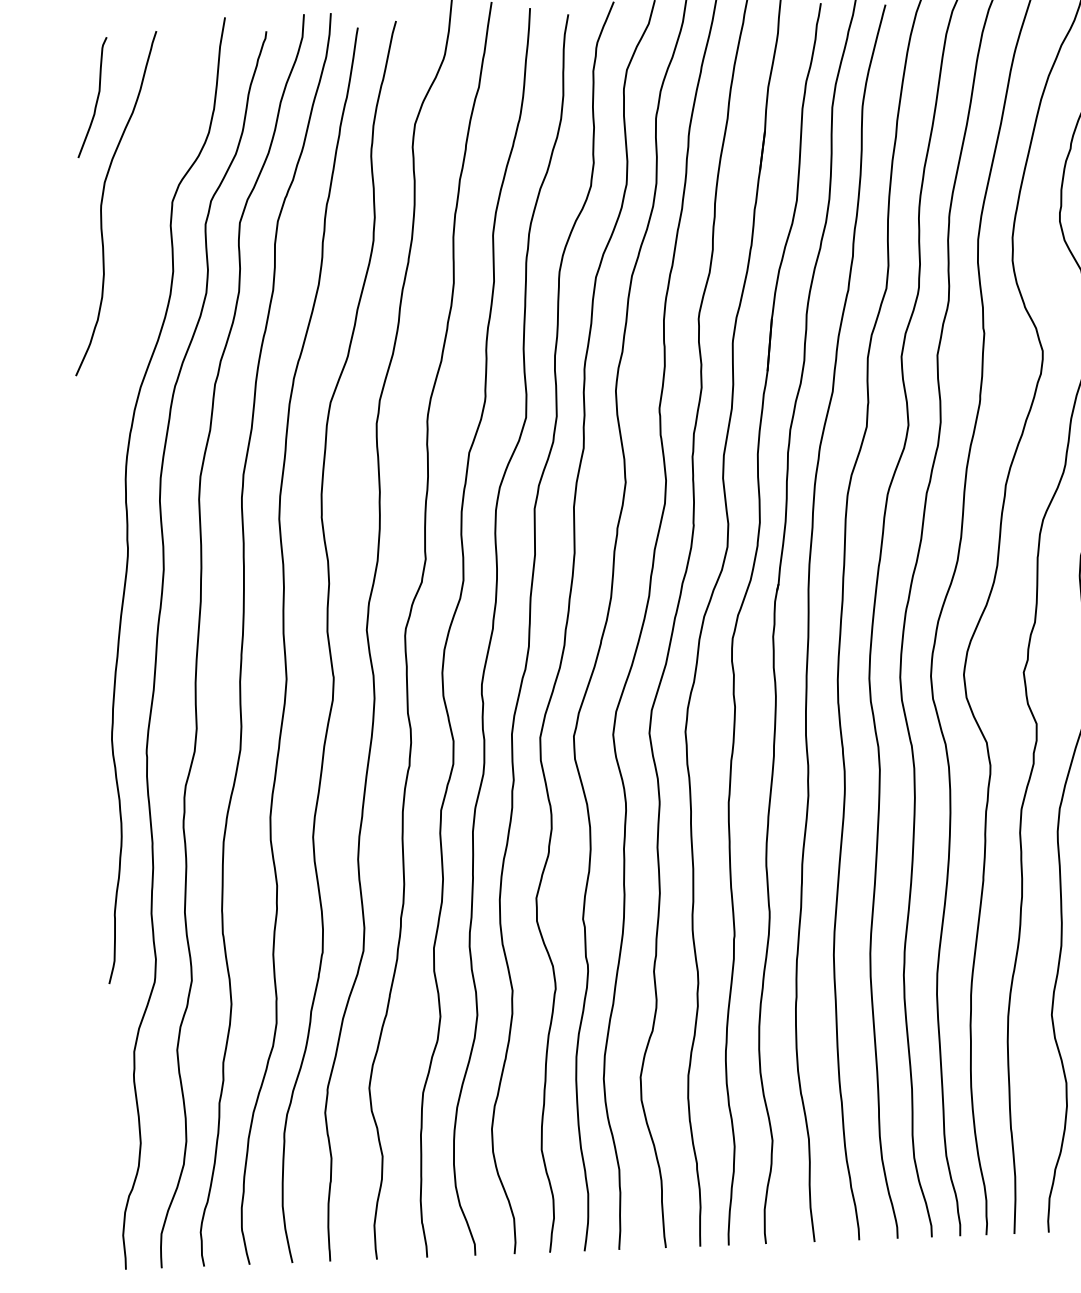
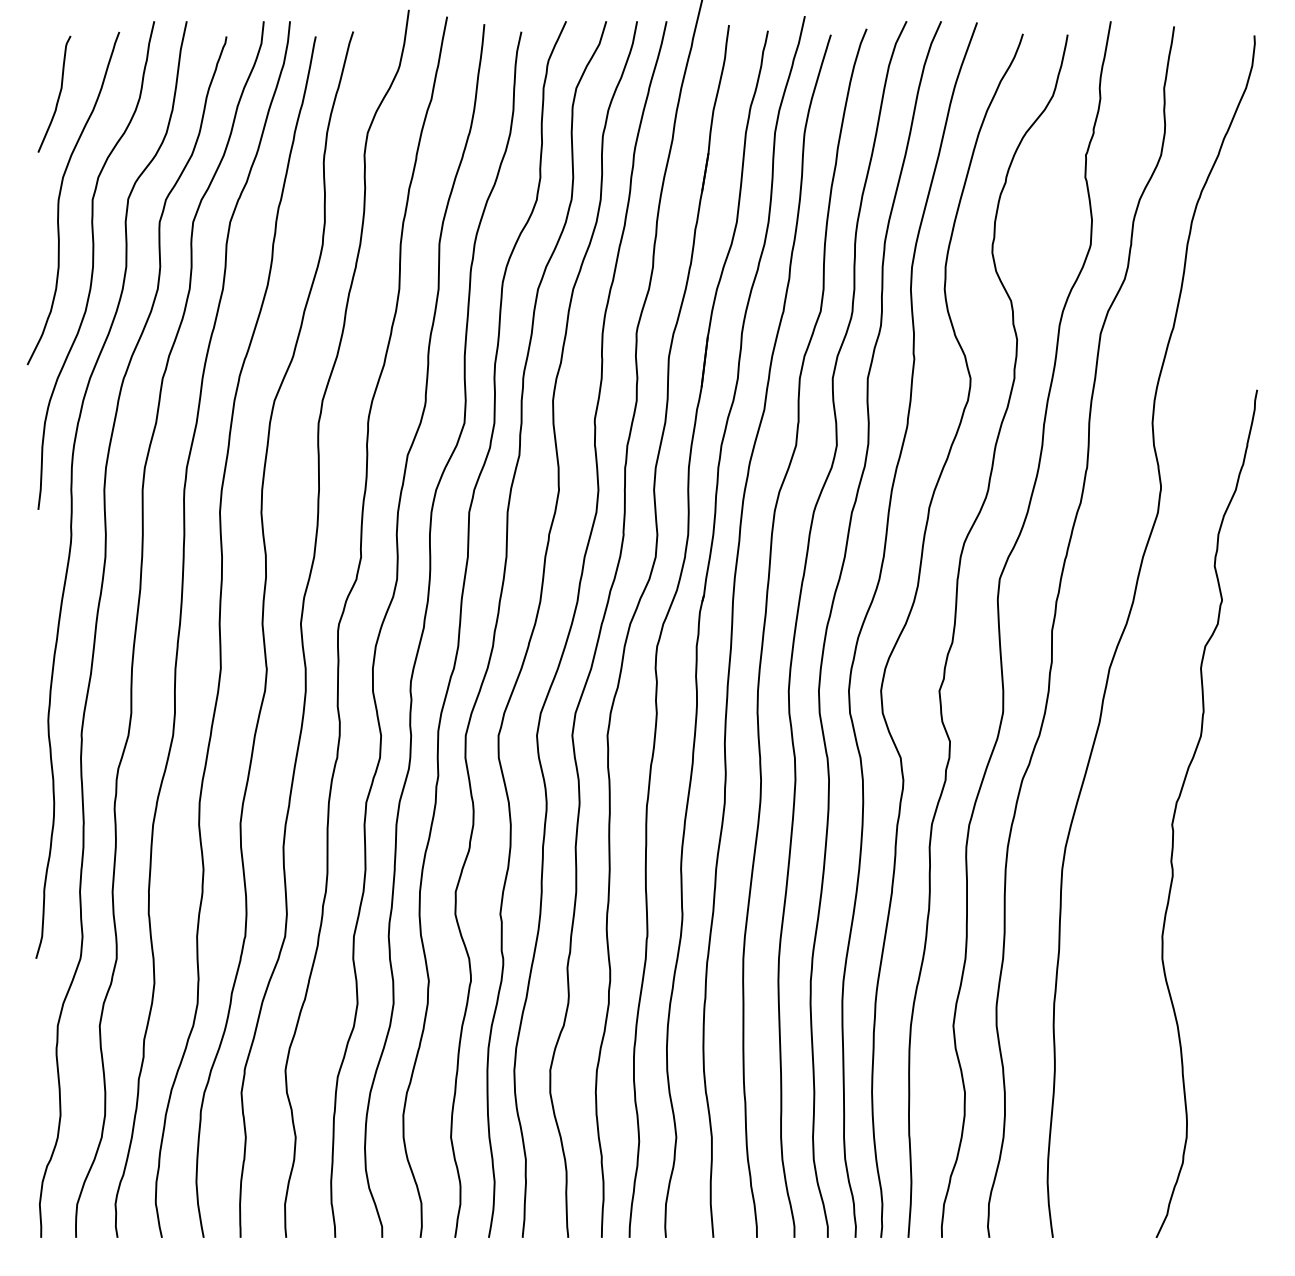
curve: (139, 271) -> (93, 265), added

